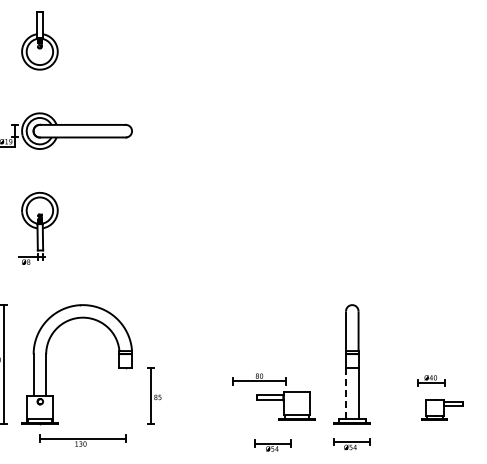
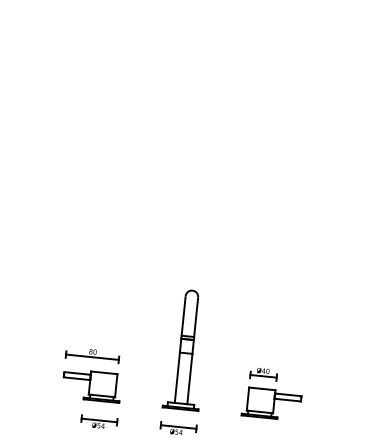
line: (346, 393) -> (177, 378), dashed -> solid
part: (285, 405) -> (91, 385), moved
part: (442, 409) -> (271, 403), size x1.43

